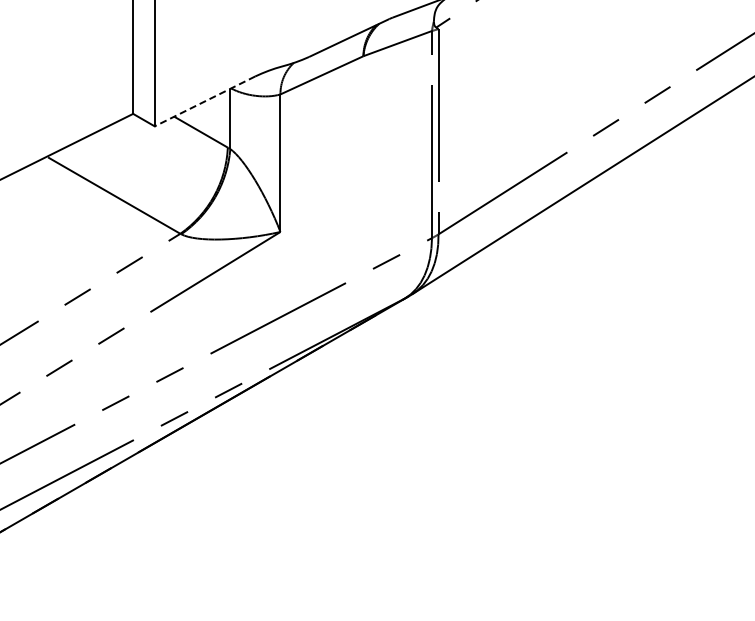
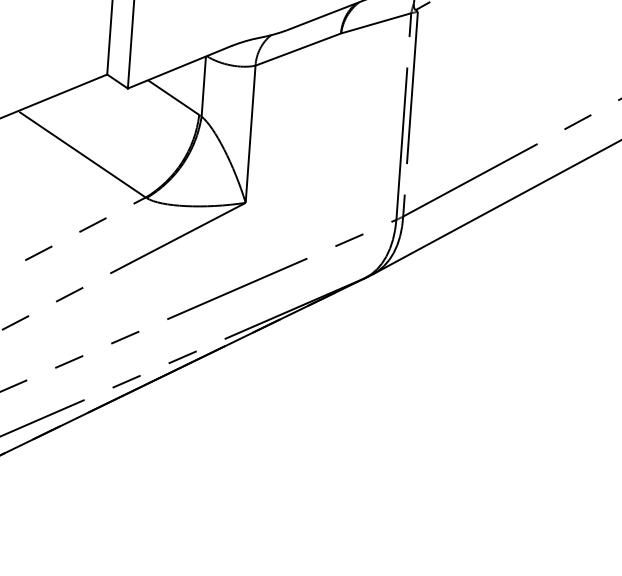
line: (204, 101) -> (179, 67), dashed -> solid

